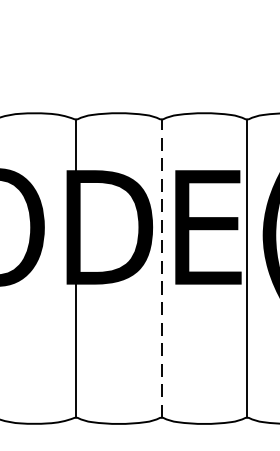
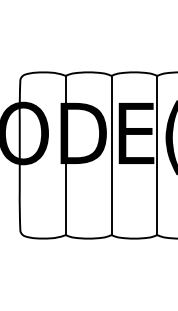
line: (161, 268) -> (111, 155), dashed -> solid

